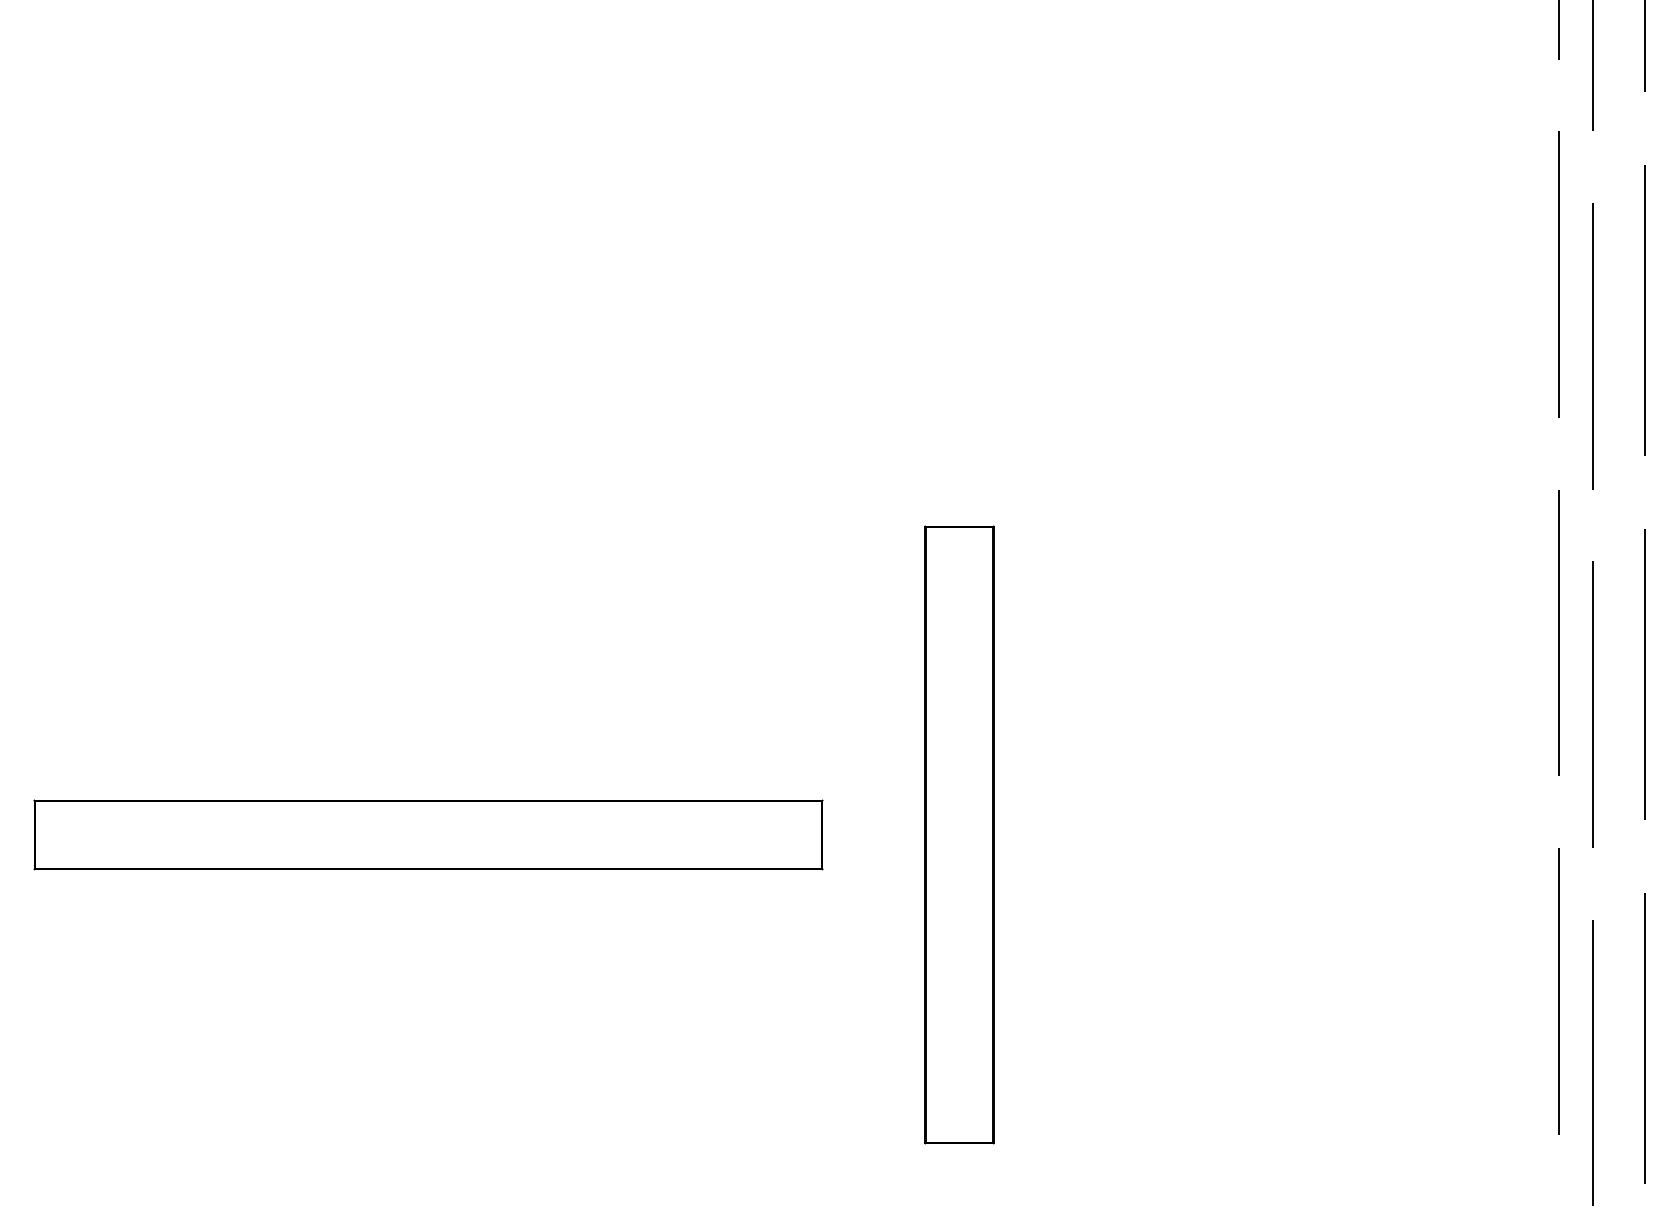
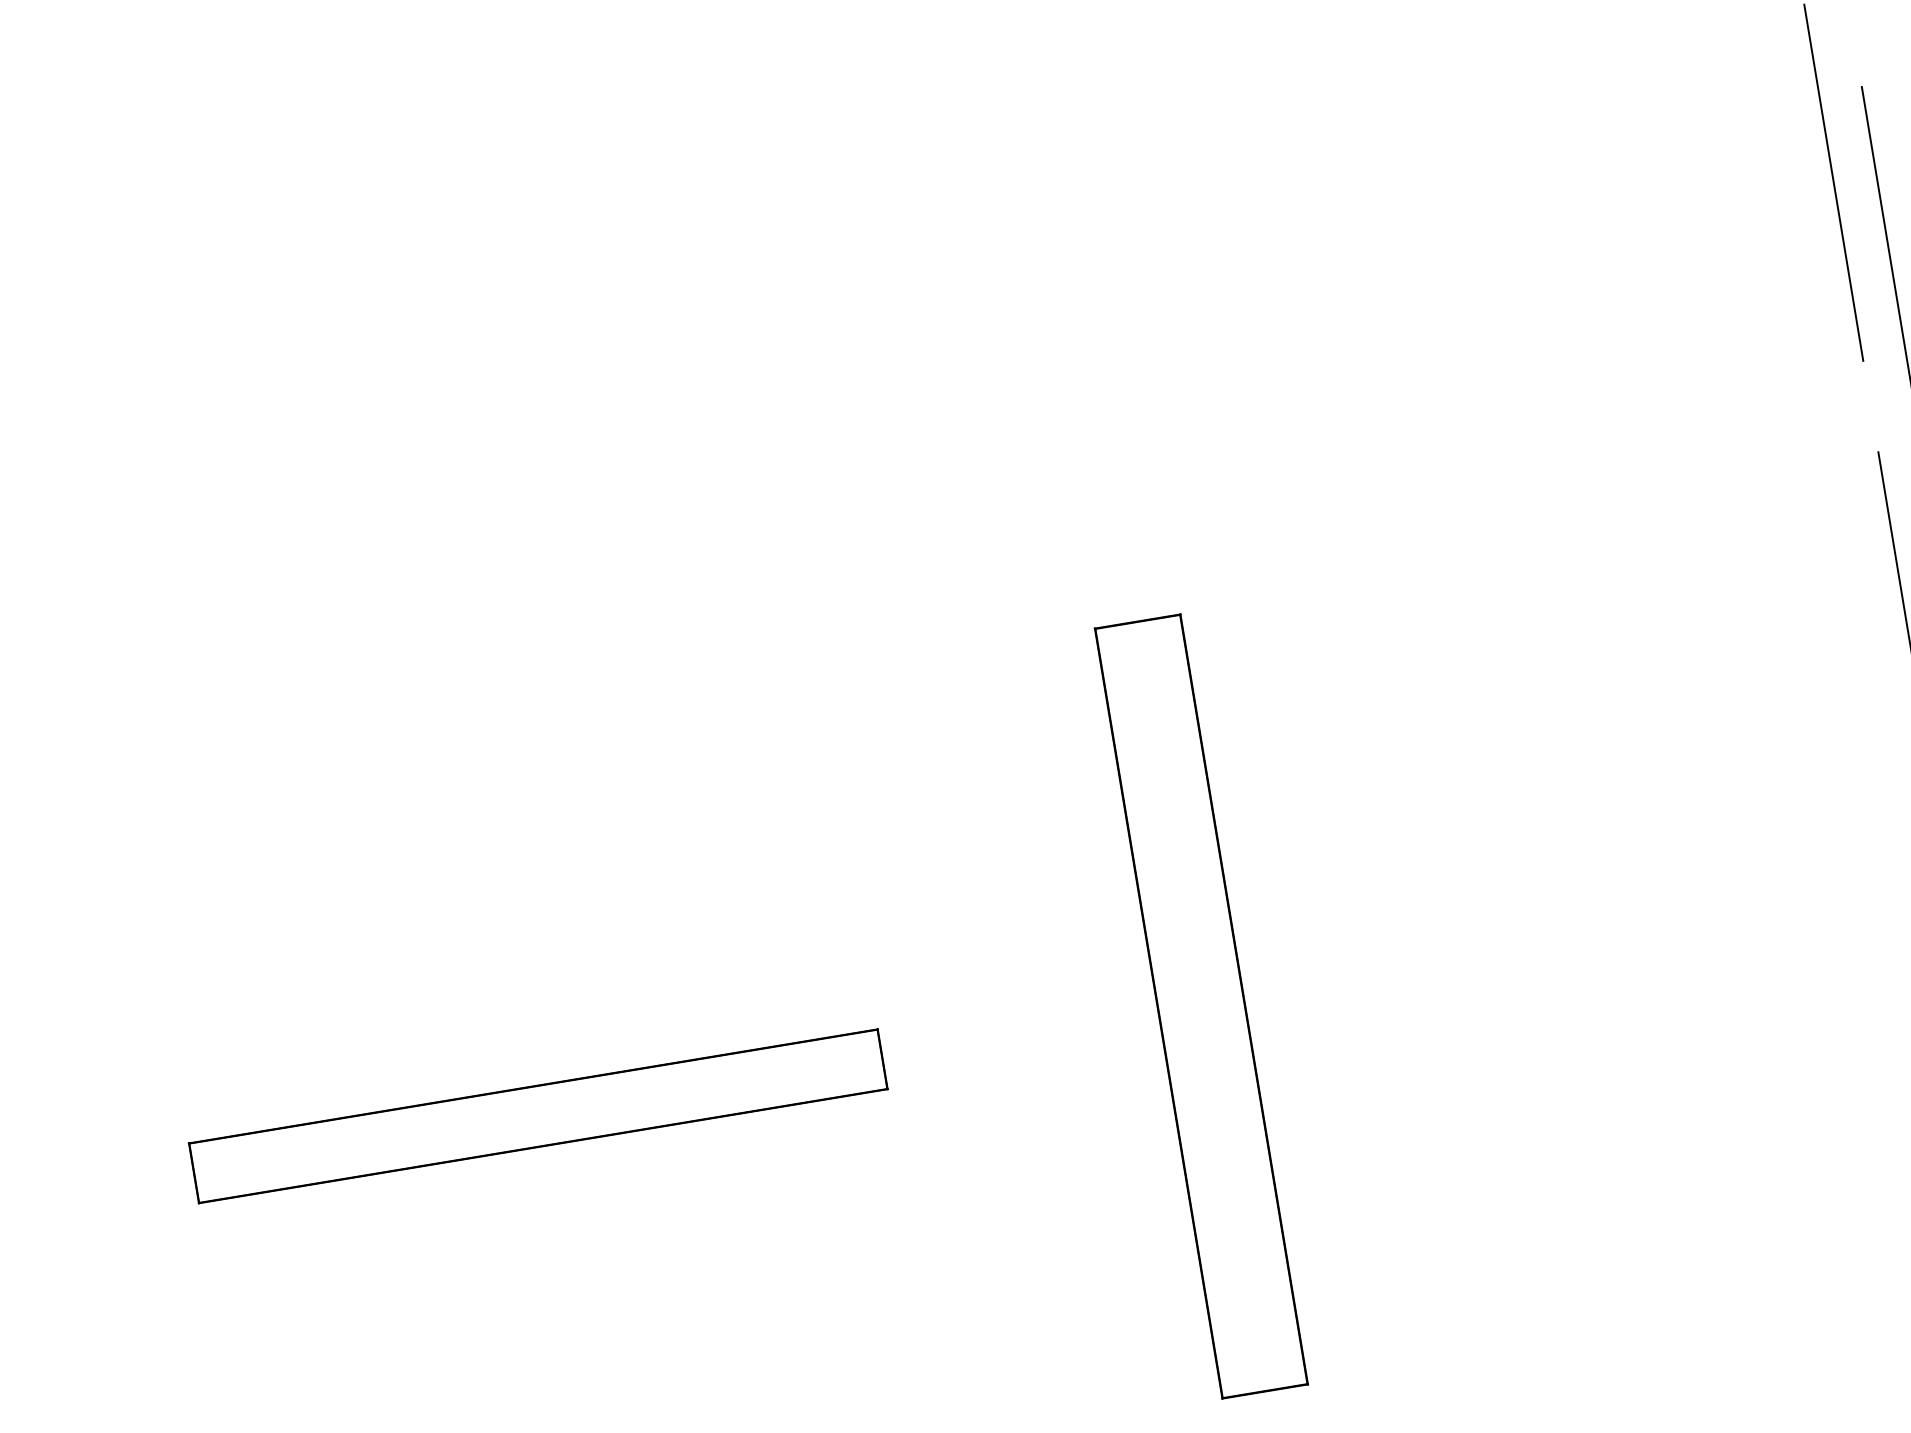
part: (428, 834) -> (538, 1115), size x0.7

